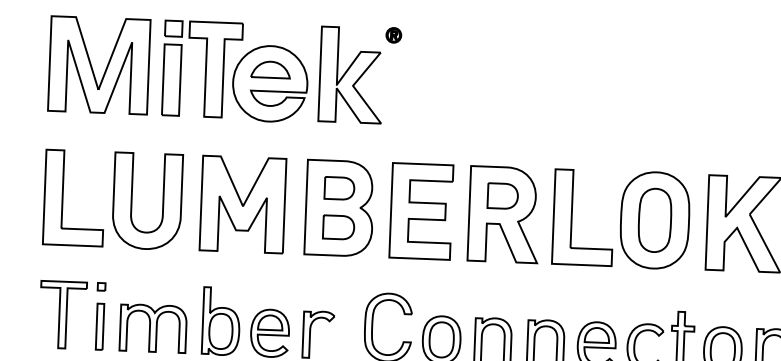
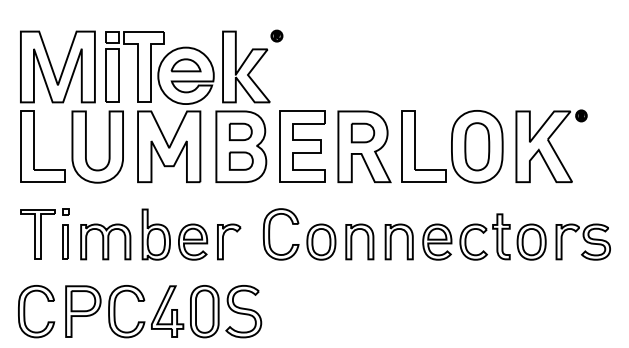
part: (224, 69) -> (151, 66), moved

